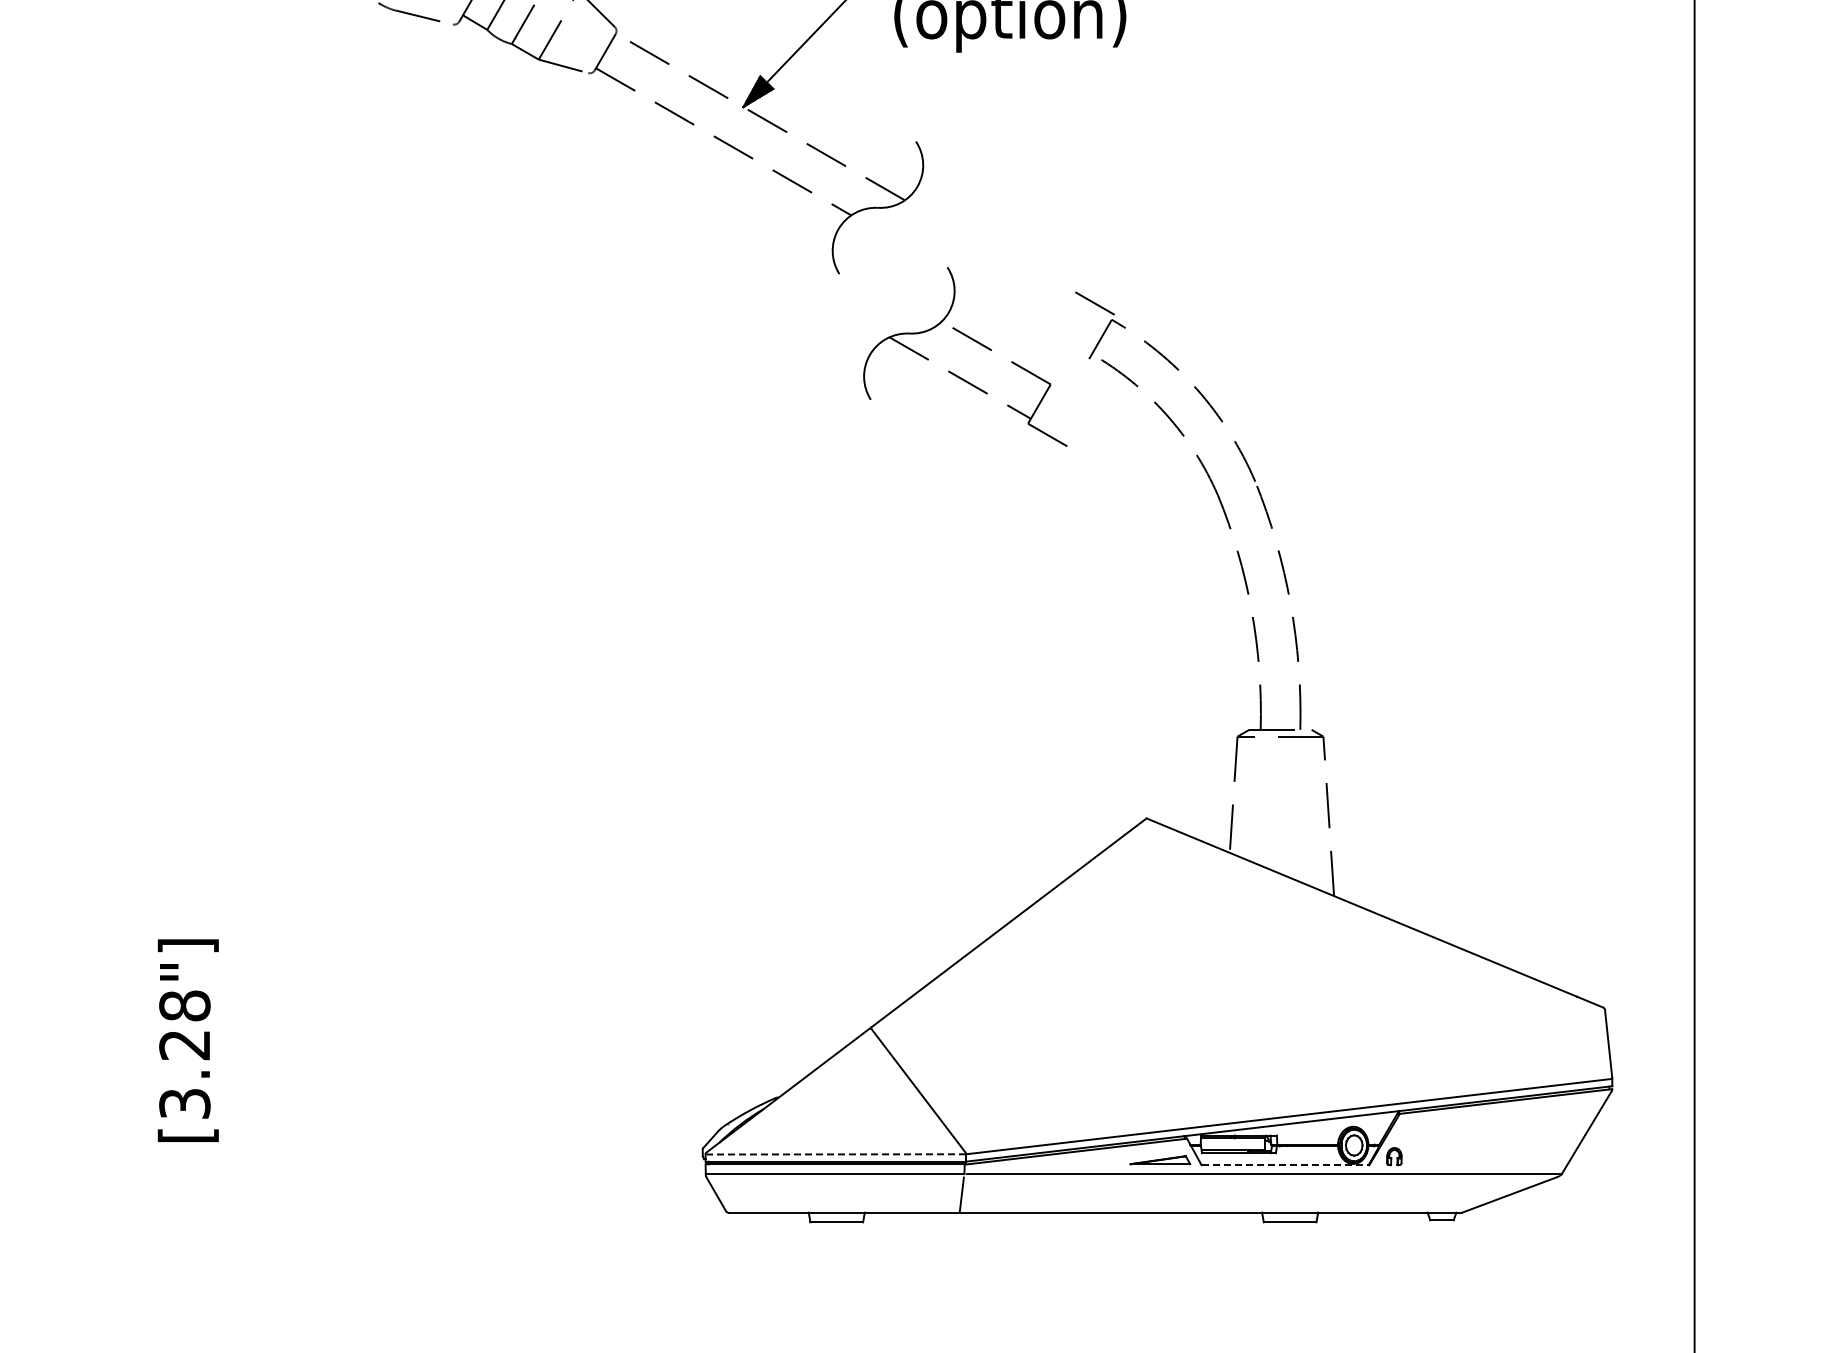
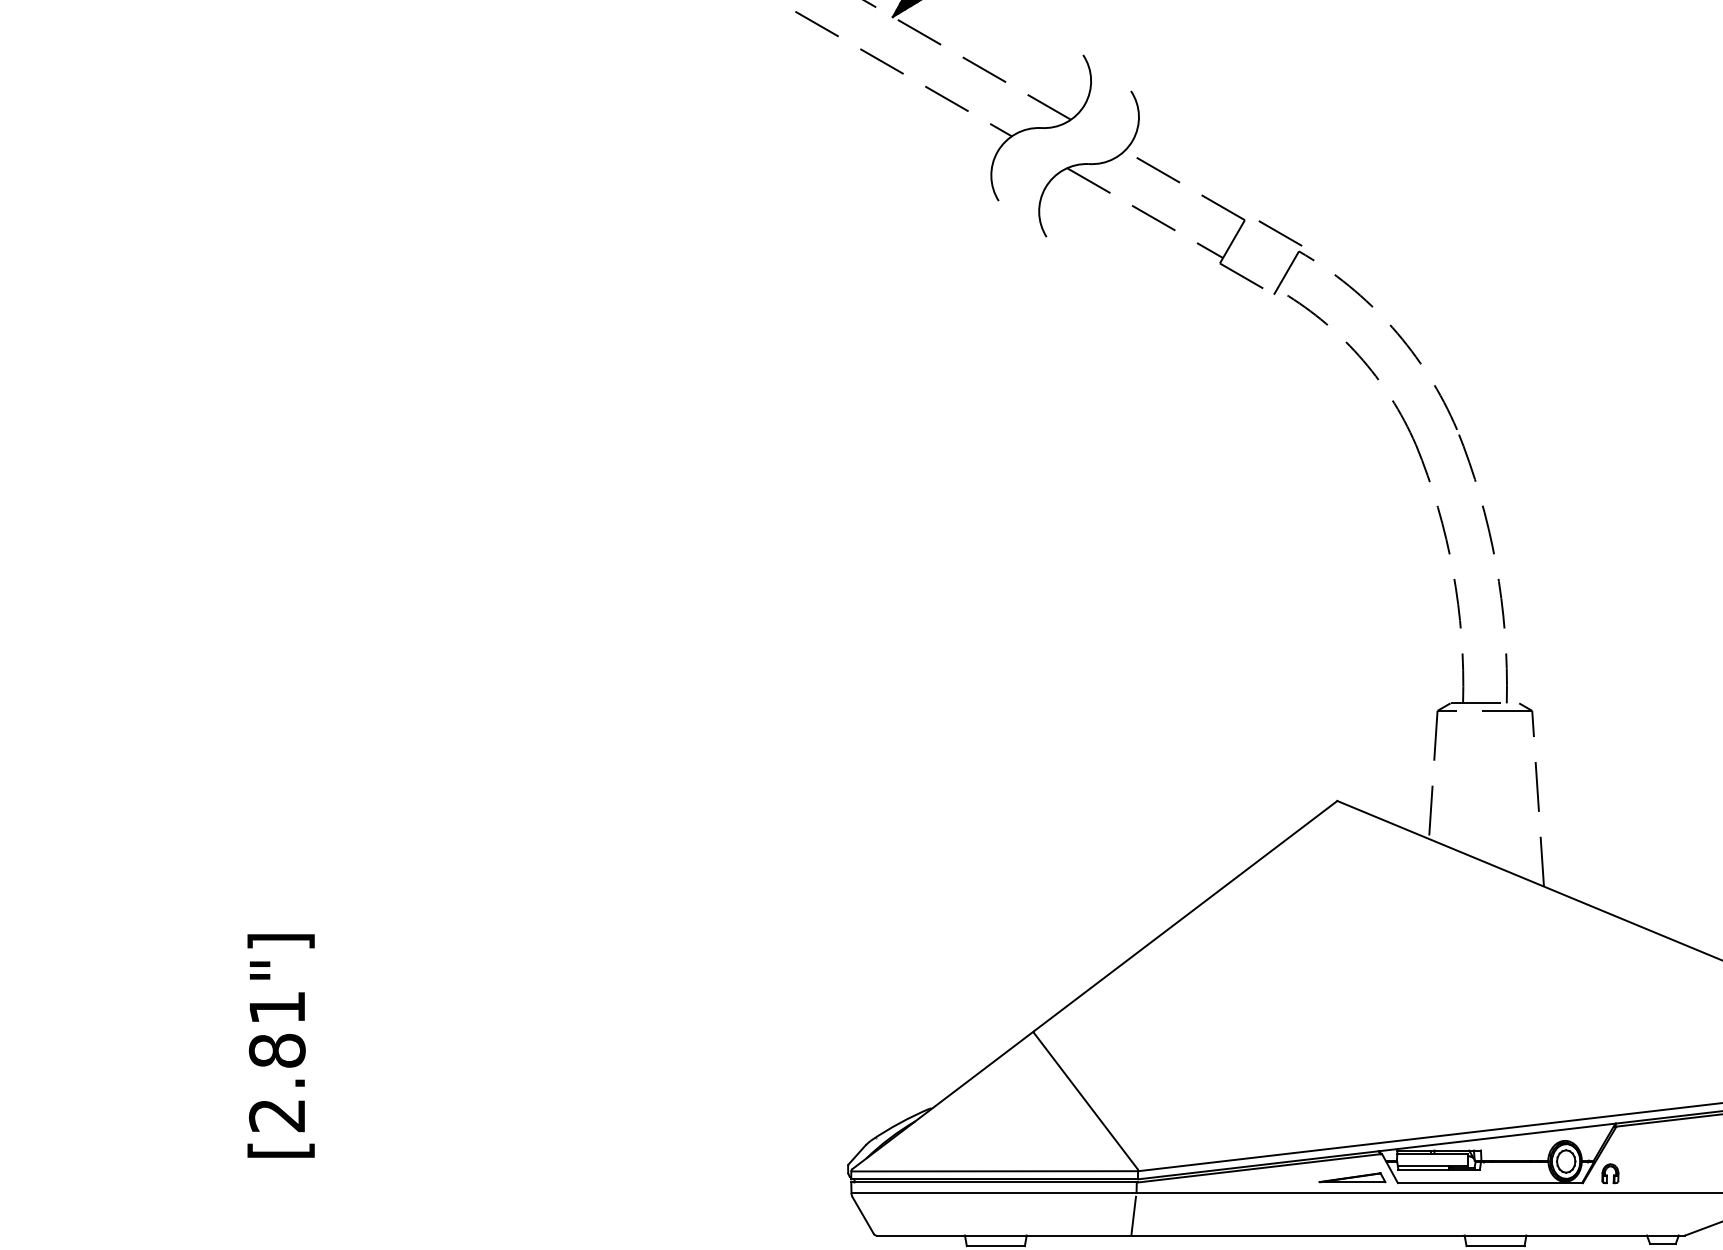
part: (975, 342) -> (1161, 173), moved
text: (184, 1054) -> (276, 1061), [3.28"] -> [2.81"]
line: (836, 1154) -> (995, 1171), dashed -> solid
line: (1285, 1165) -> (1490, 1183), dashed -> solid

